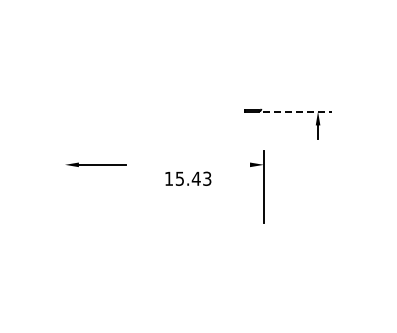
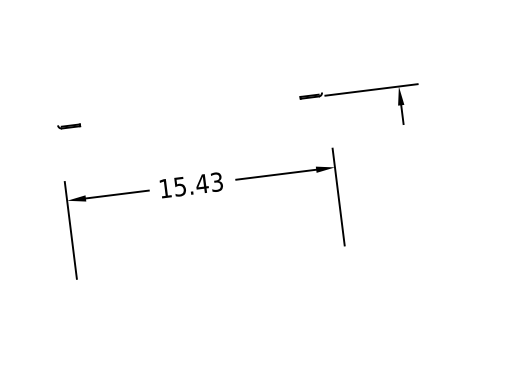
part: (72, 110) -> (68, 126), added
line: (298, 111) -> (372, 89), dashed -> solid
line: (220, 164) -> (276, 174), added
text: (188, 178) -> (191, 184), moved
line: (65, 186) -> (71, 229), added

